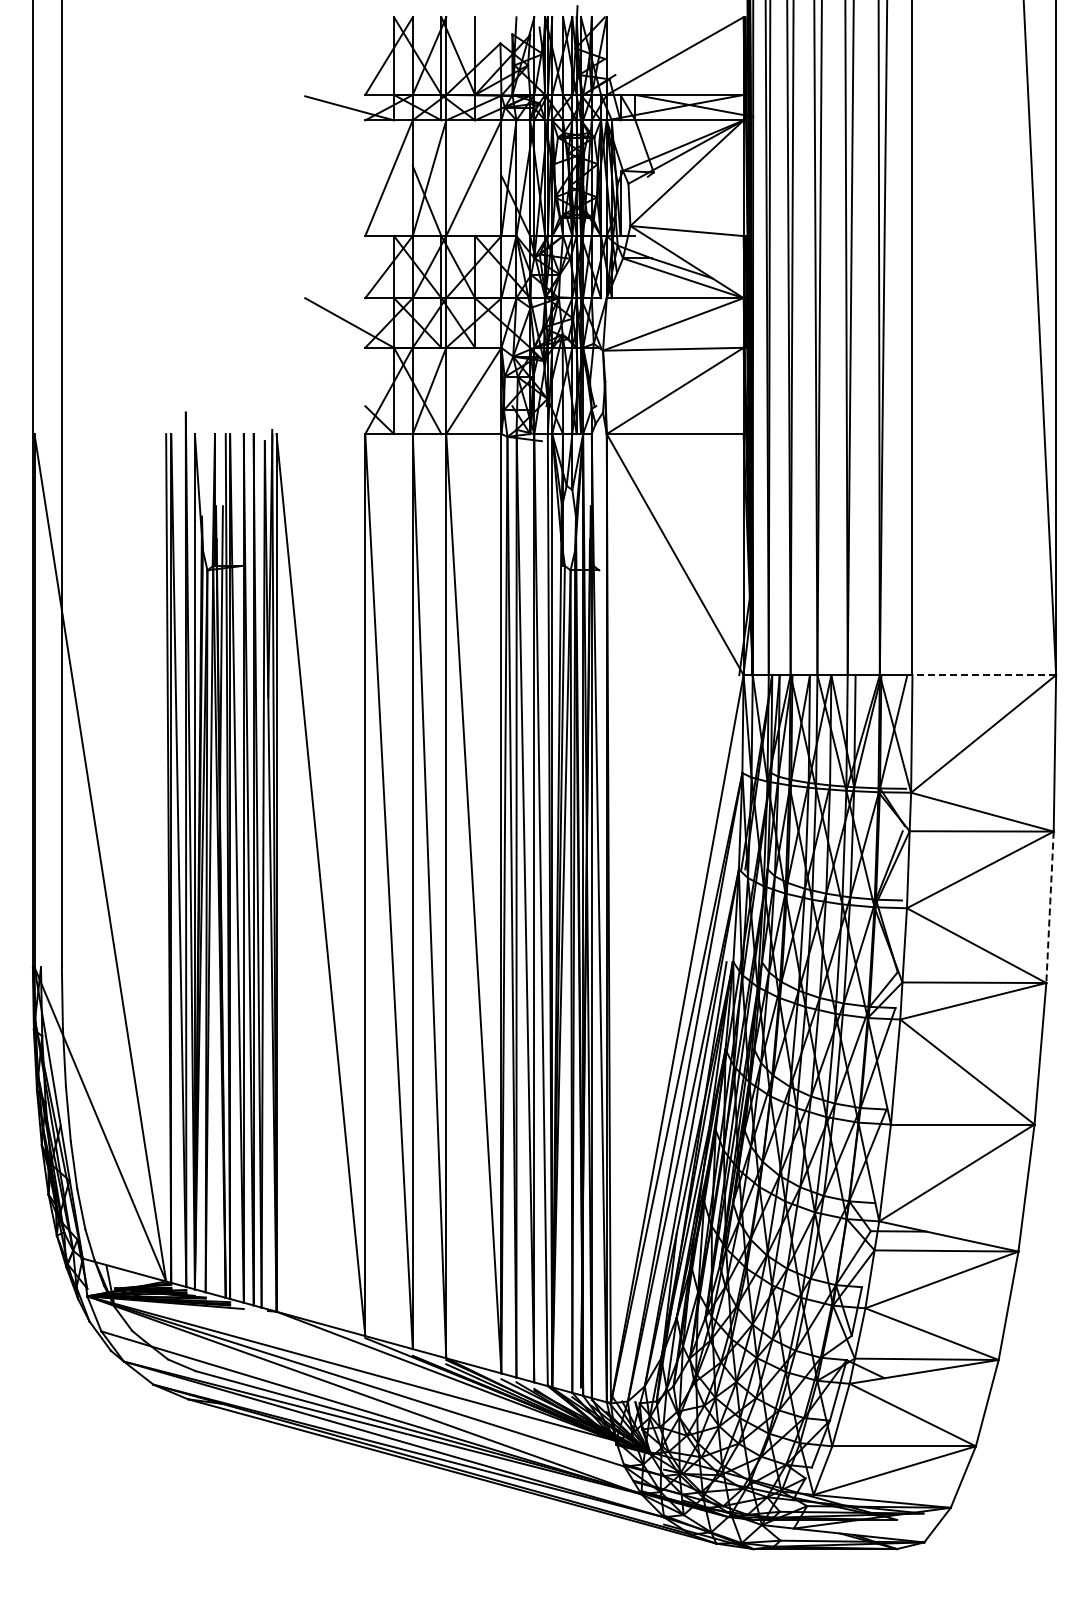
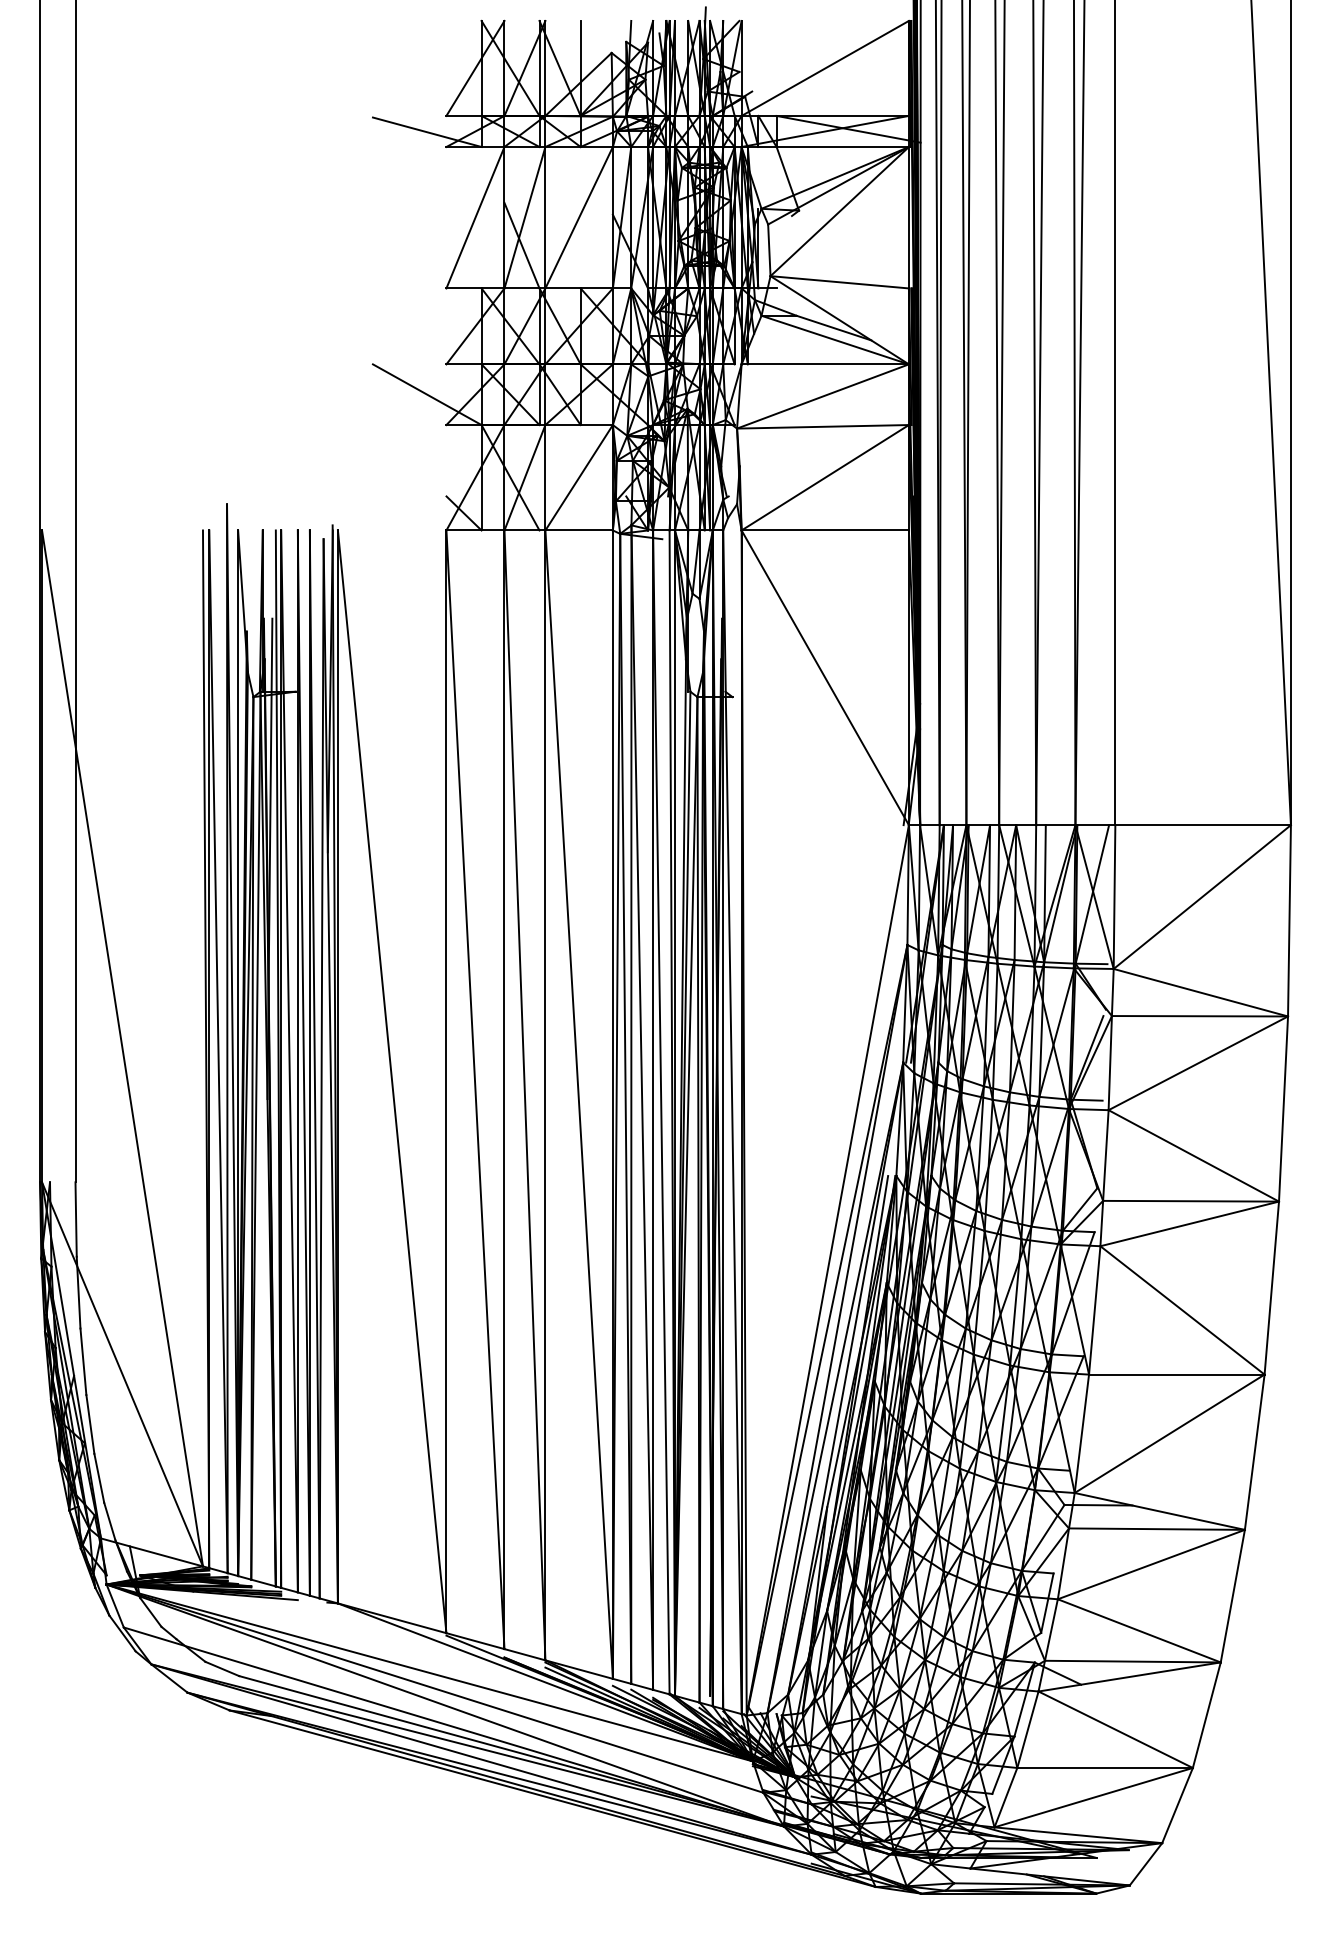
line: (984, 675) -> (1203, 825), dashed -> solid
line: (1050, 907) -> (1284, 1109), dashed -> solid

